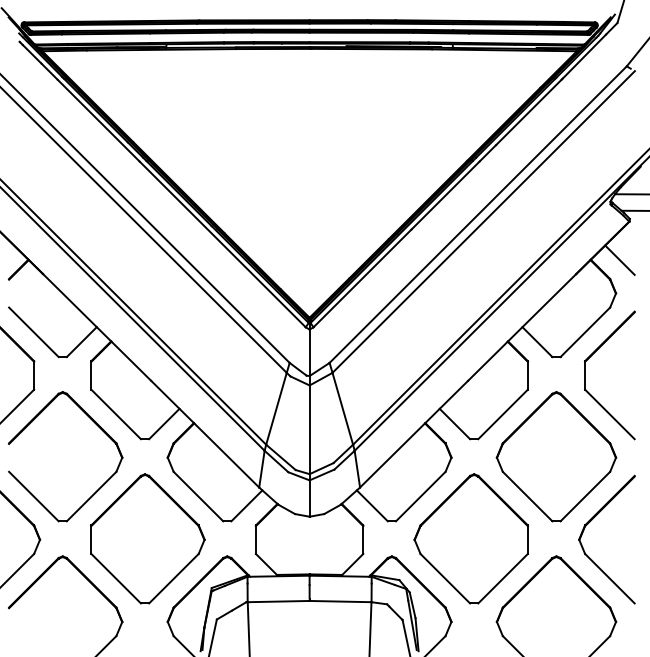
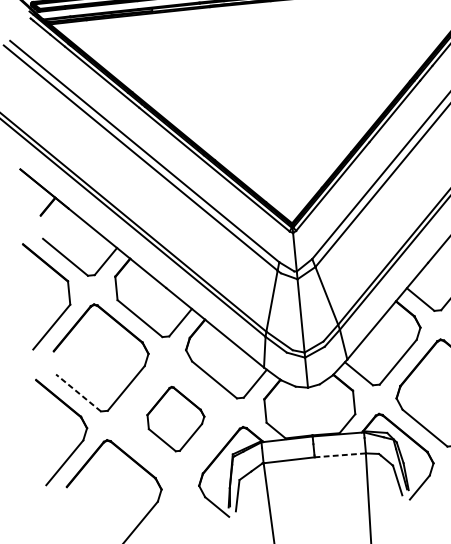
line: (33, 496) -> (78, 392), solid -> dashed
part: (147, 538) -> (175, 418), size x0.6
line: (340, 601) -> (340, 455), solid -> dashed

